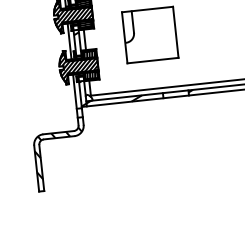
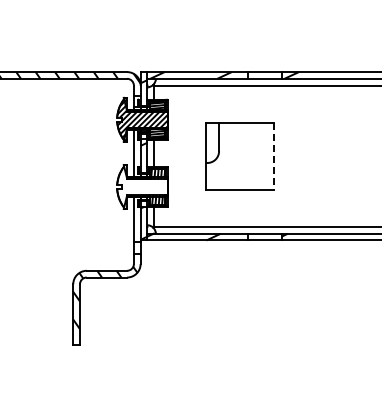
line: (175, 32) -> (273, 156), solid -> dashed
hatch: (78, 66) -> (142, 187), removed

